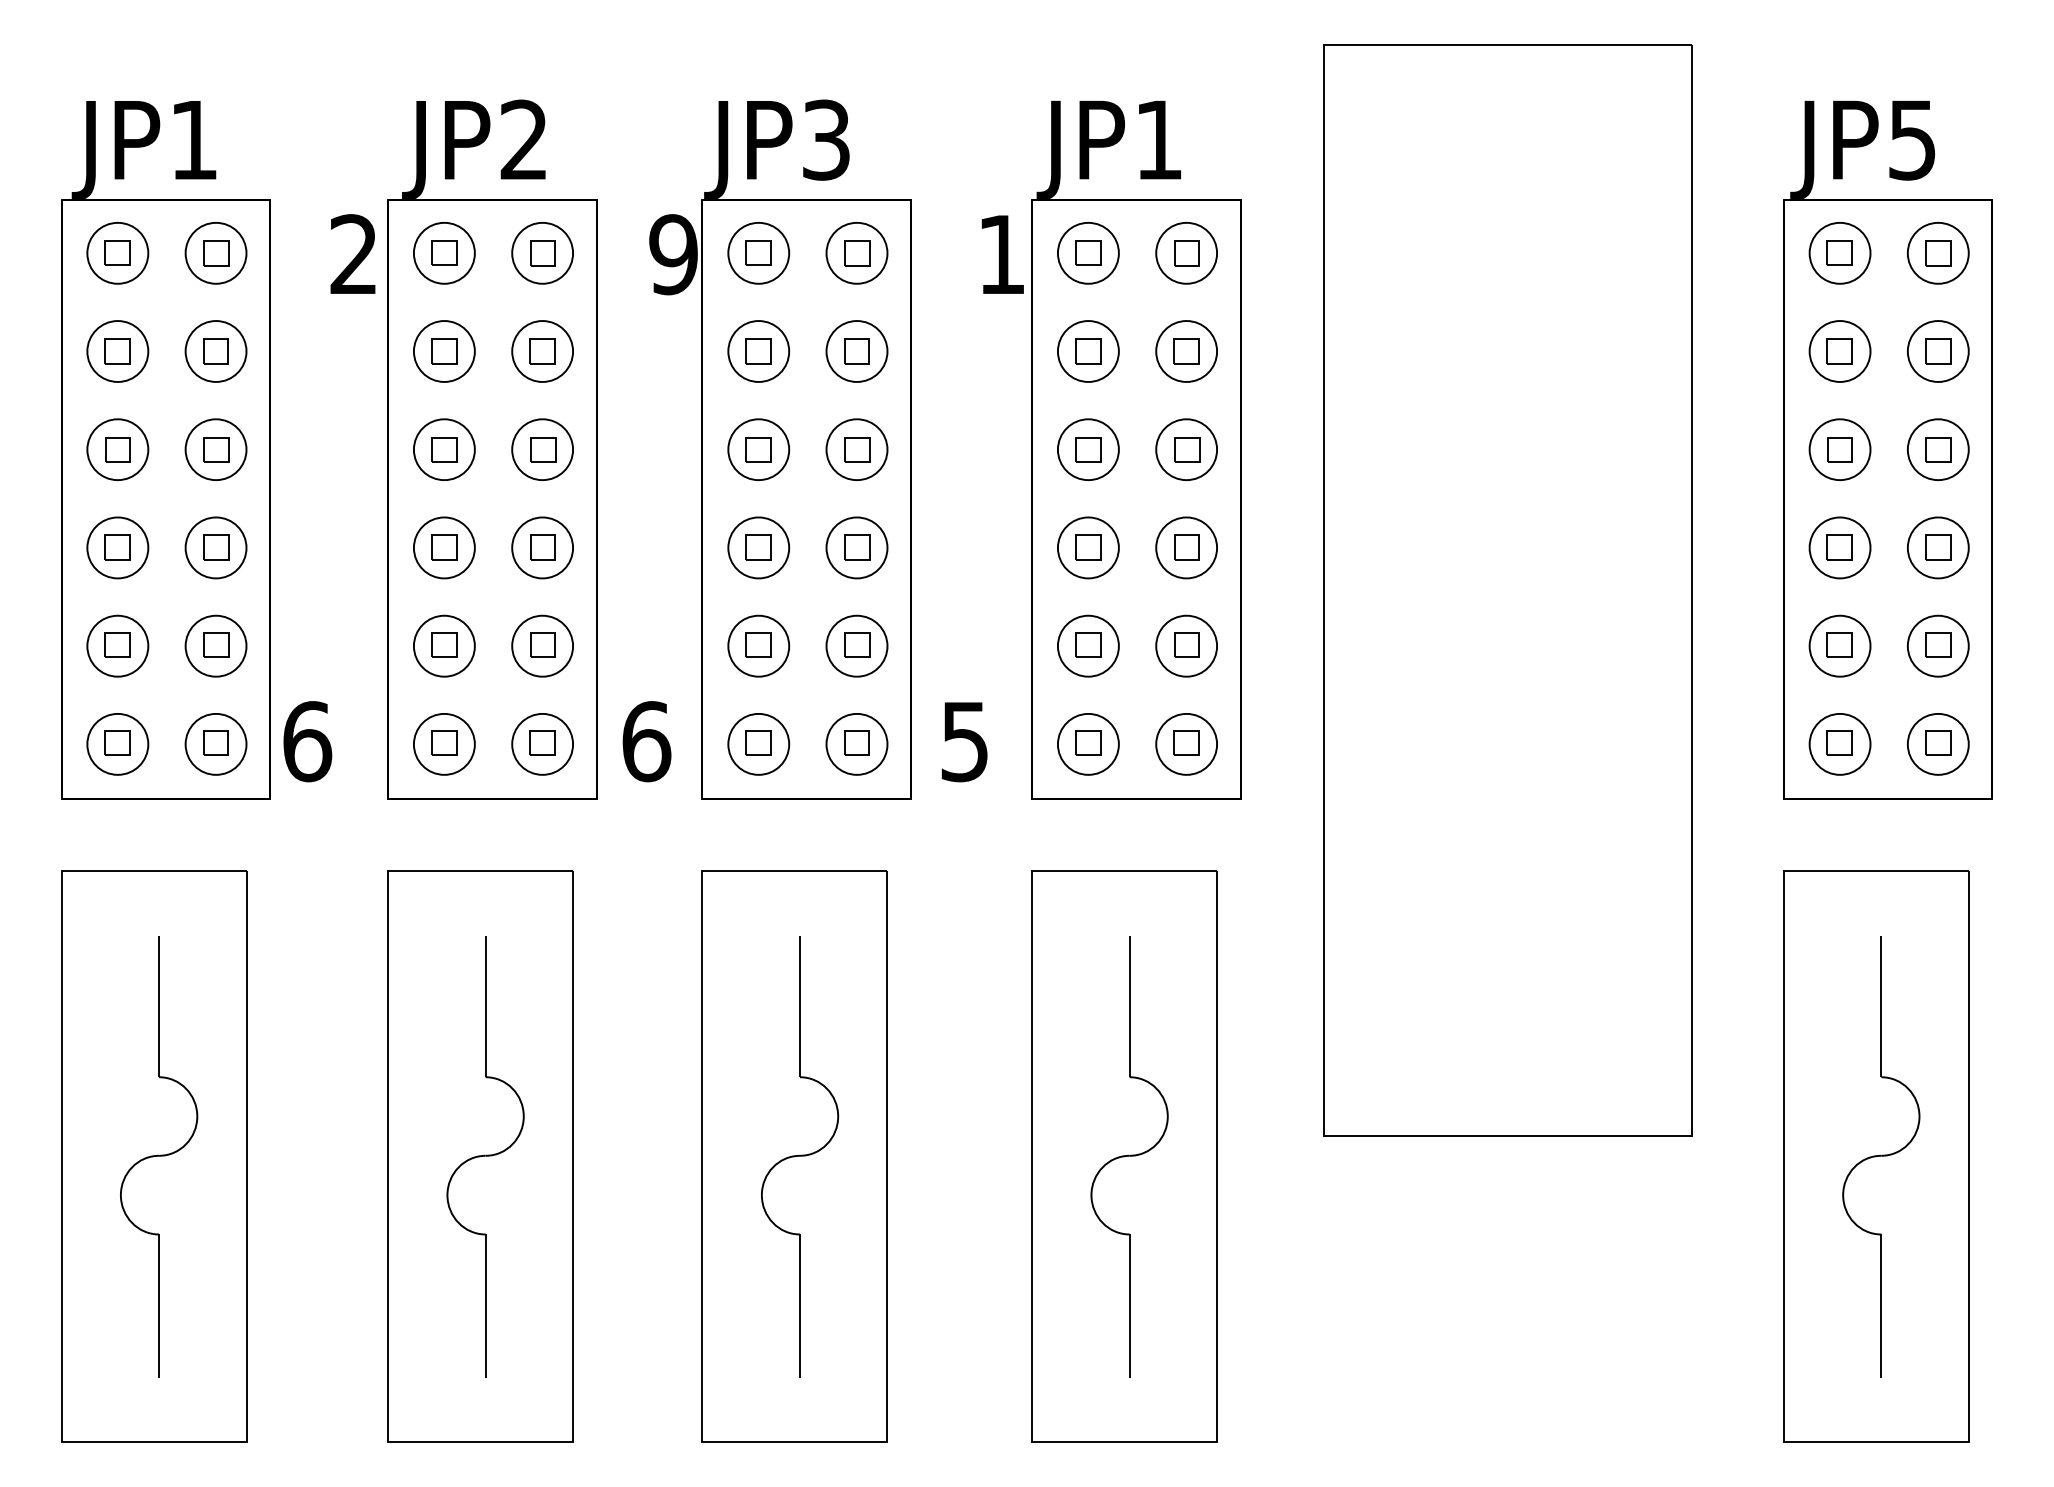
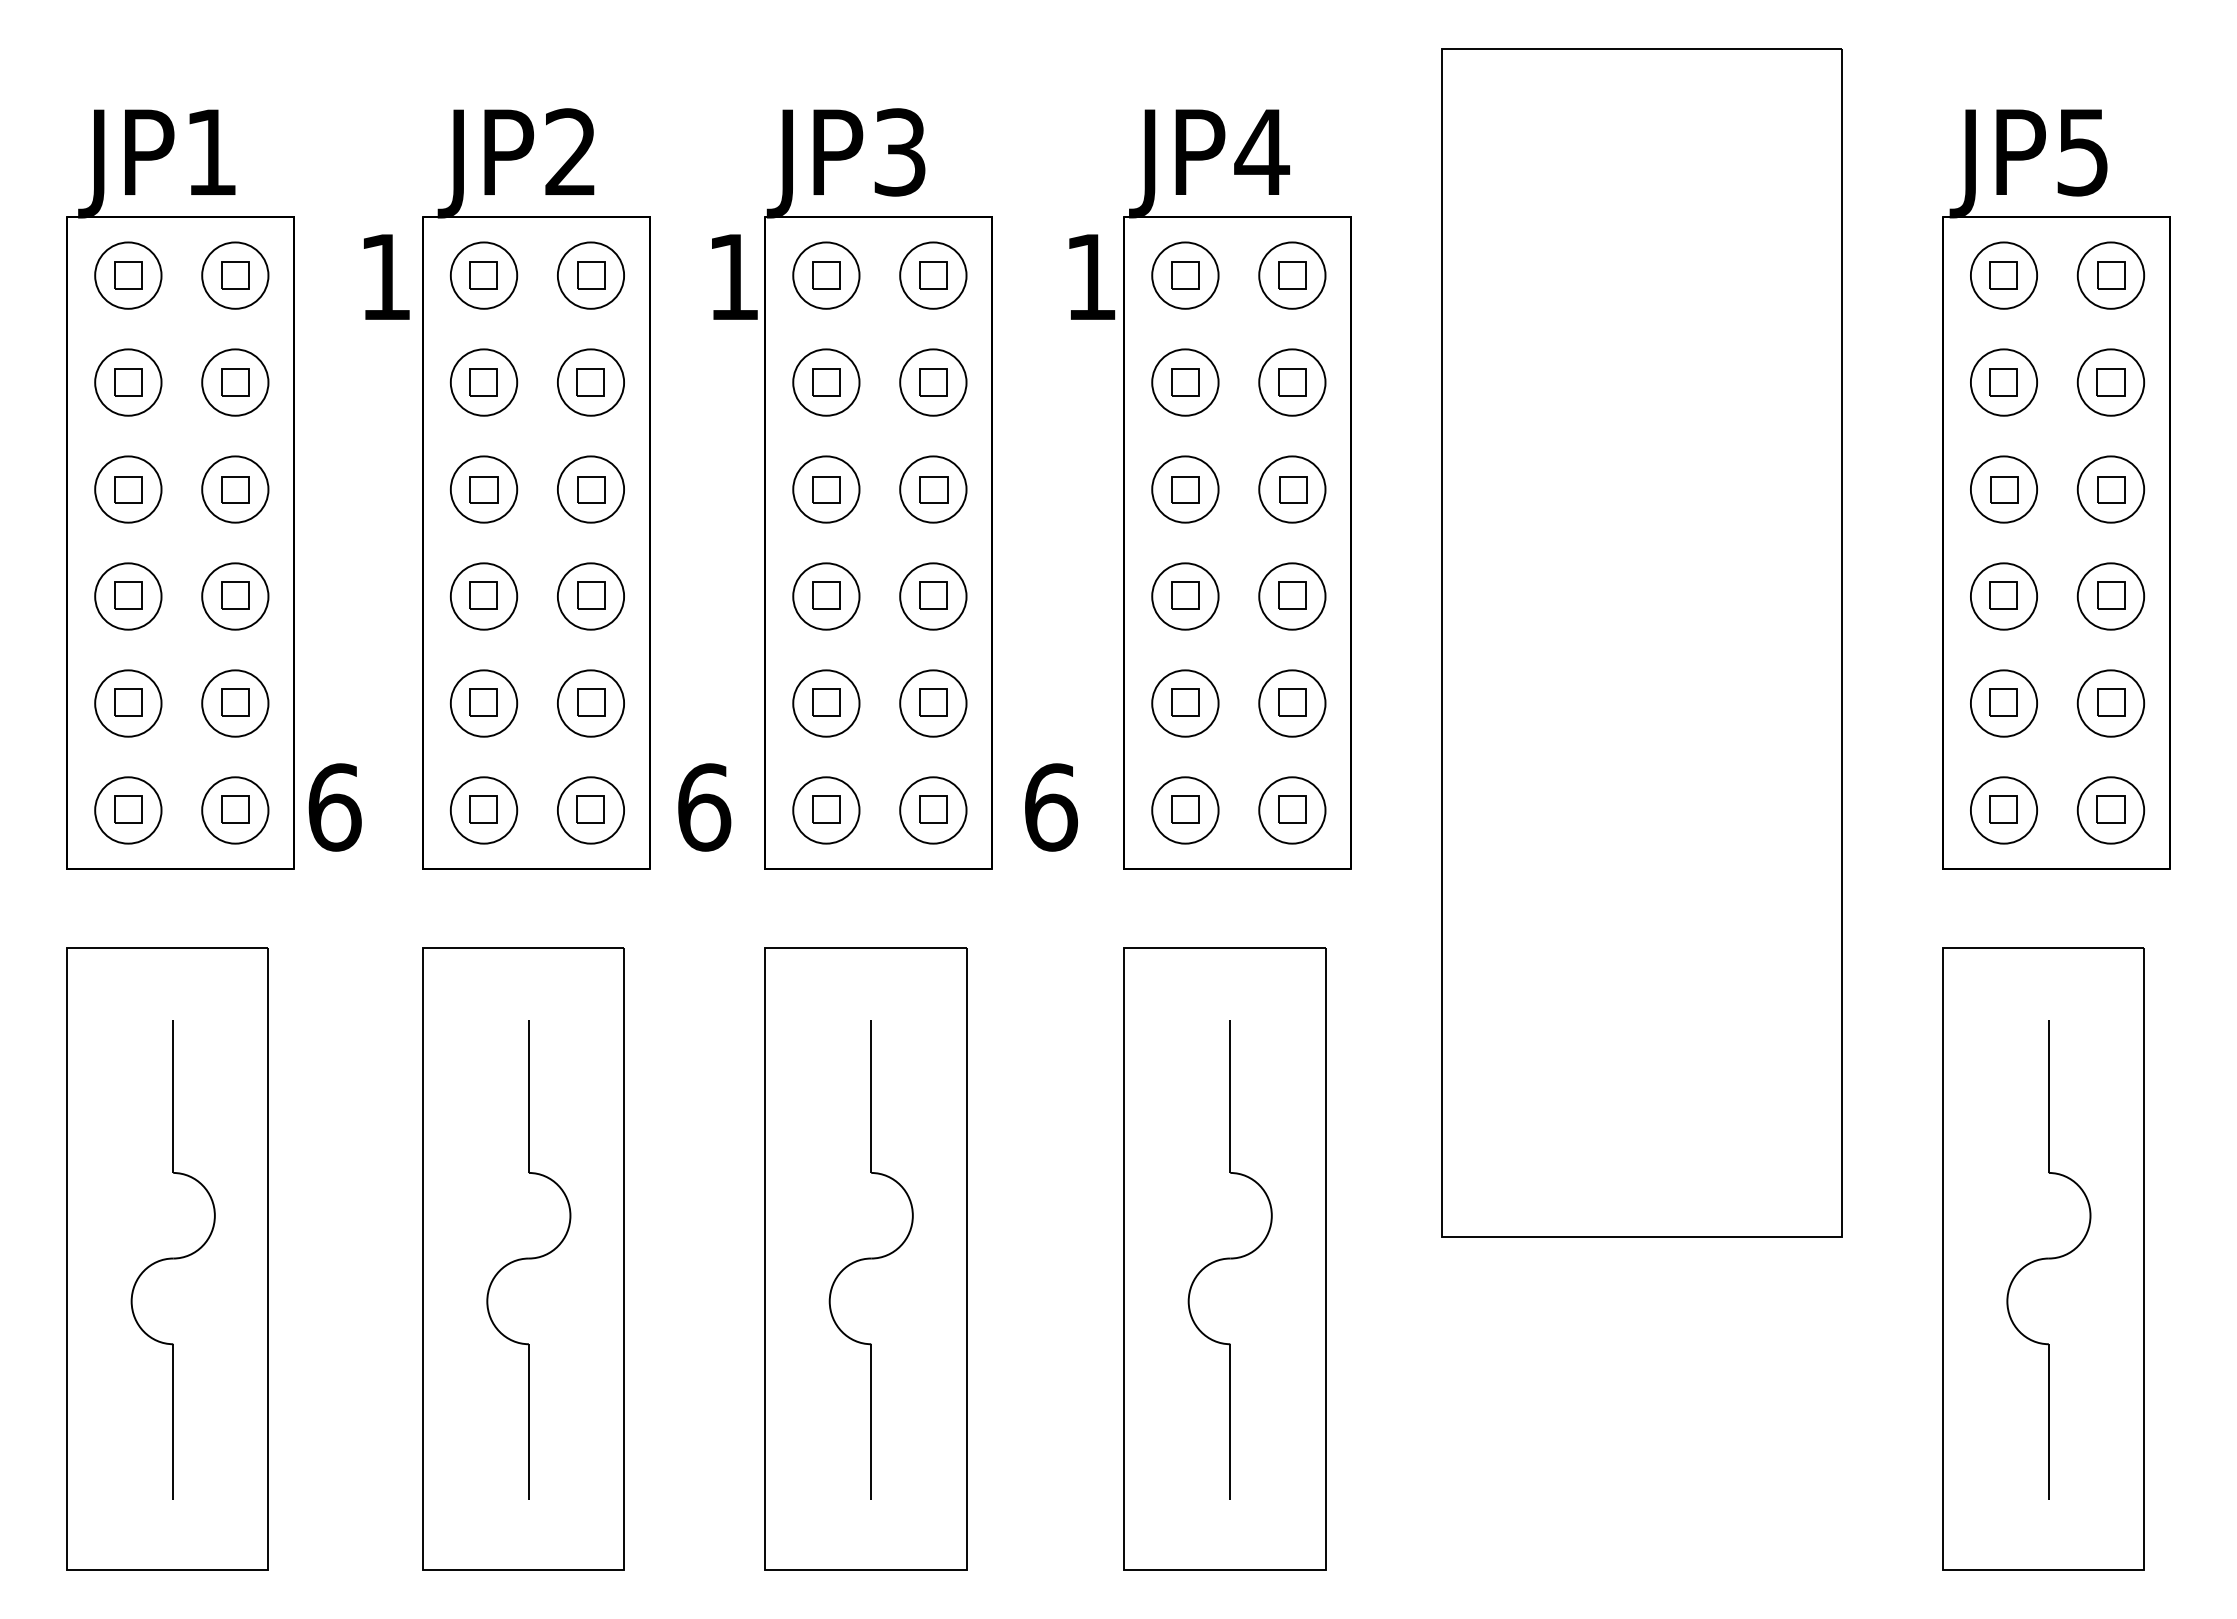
text: (1159, 139) -> (1262, 151), JP1 -> JP4
text: (353, 254) -> (384, 276), 2 -> 1
text: (673, 255) -> (733, 277), 9 -> 1
text: (965, 741) -> (1051, 807), 5 -> 6

